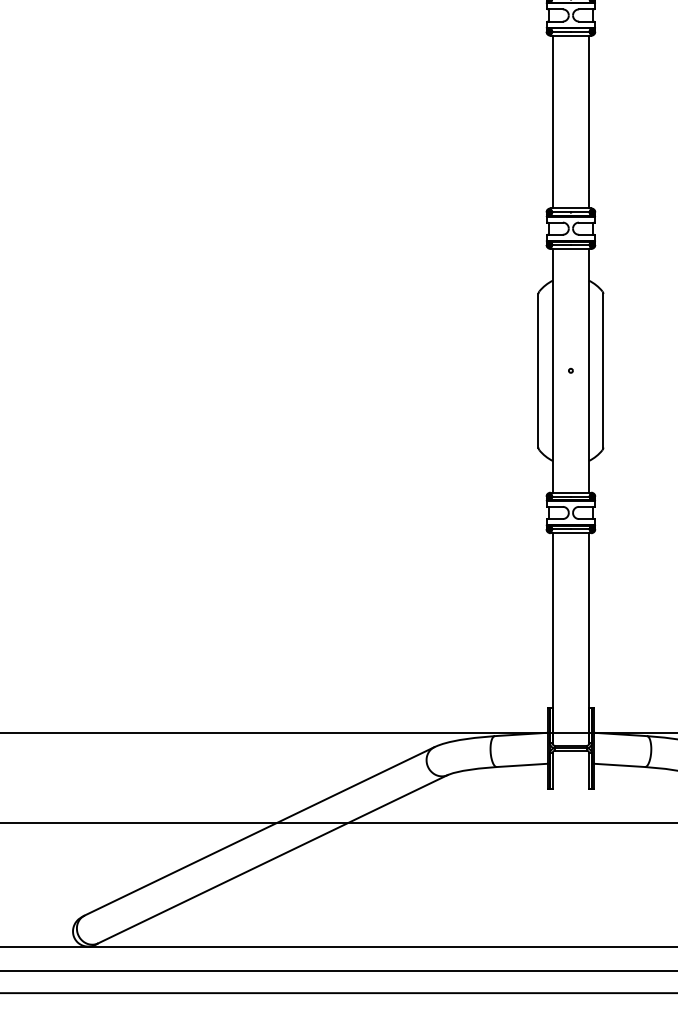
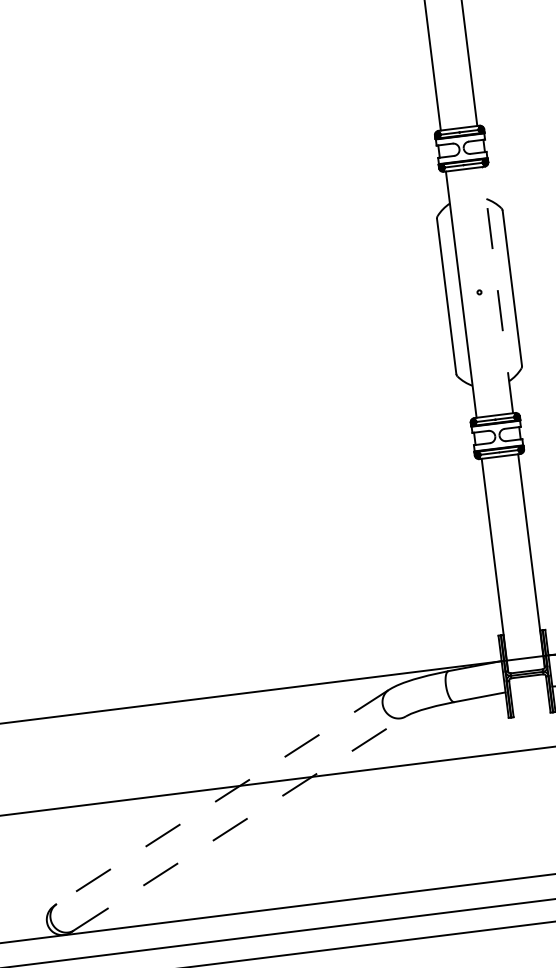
line: (588, 370) -> (497, 289), solid -> dashed
line: (259, 831) -> (222, 797), solid -> dashed
line: (273, 859) -> (240, 823), solid -> dashed

